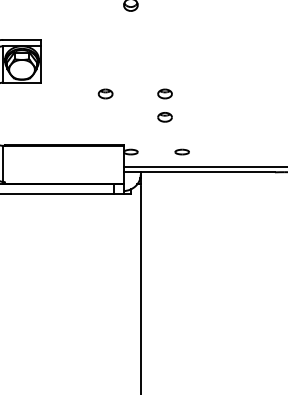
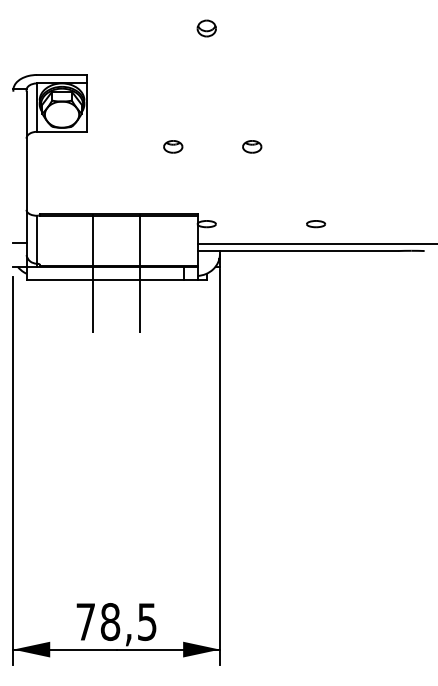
part: (165, 117) -> (252, 177), removed
part: (181, 152) -> (315, 224), moved
line: (44, 189) -> (92, 273), added
line: (81, 189) -> (140, 273), added

